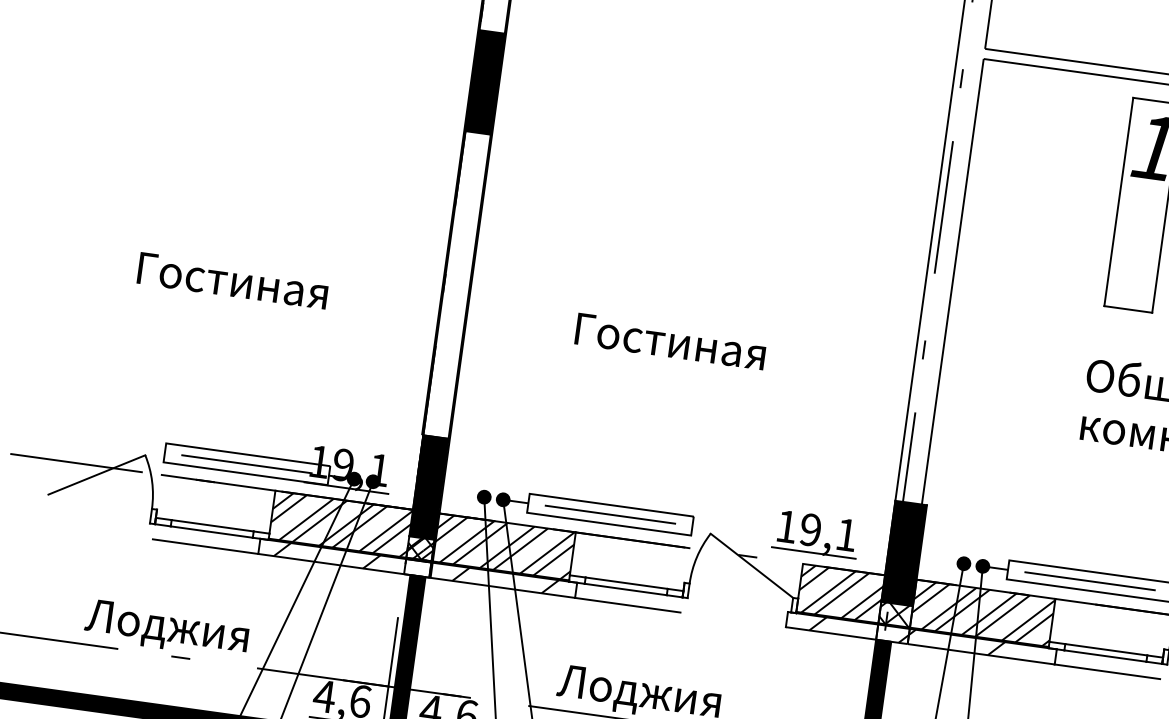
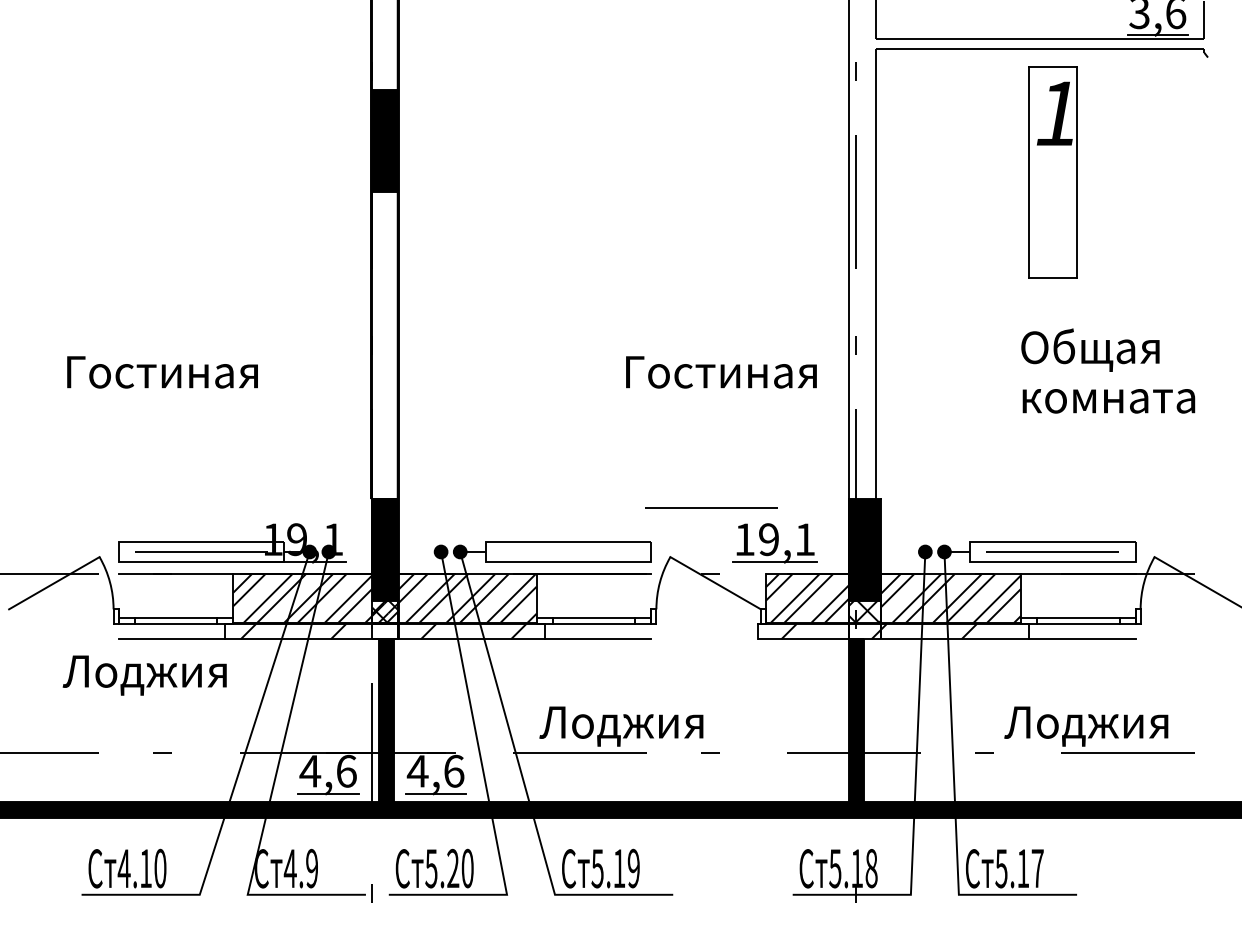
text: (670, 341) -> (721, 372), moved
line: (610, 514) -> (711, 507), moved
text: (166, 629) -> (144, 675), moved

